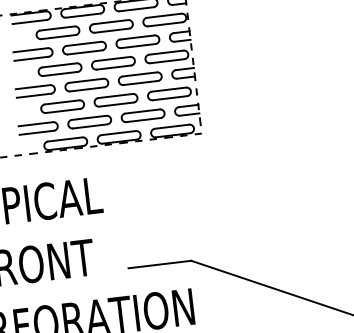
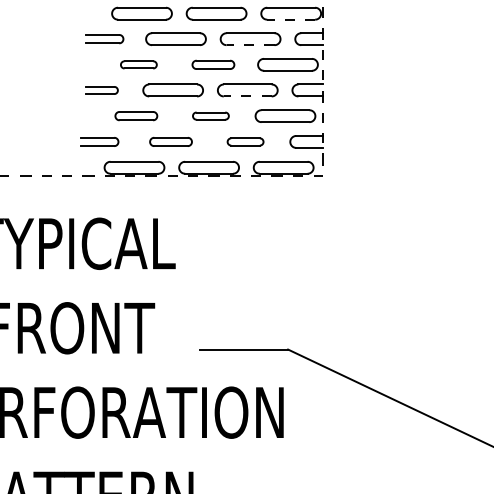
line: (165, 24) -> (291, 19), solid -> dashed
line: (138, 46) -> (250, 45), solid -> dashed
part: (33, 53) -> (104, 38), size x0.7
part: (113, 63) -> (213, 64), size x0.7
part: (59, 69) -> (138, 64), size x0.6
line: (140, 83) -> (247, 96), solid -> dashed
part: (35, 91) -> (101, 90), size x0.6
part: (115, 99) -> (210, 115), size x0.6
part: (62, 106) -> (136, 115), size x0.7
part: (142, 115) -> (245, 141), size x0.6
part: (89, 121) -> (170, 141), size x0.7
part: (38, 127) -> (99, 141), size x0.7

